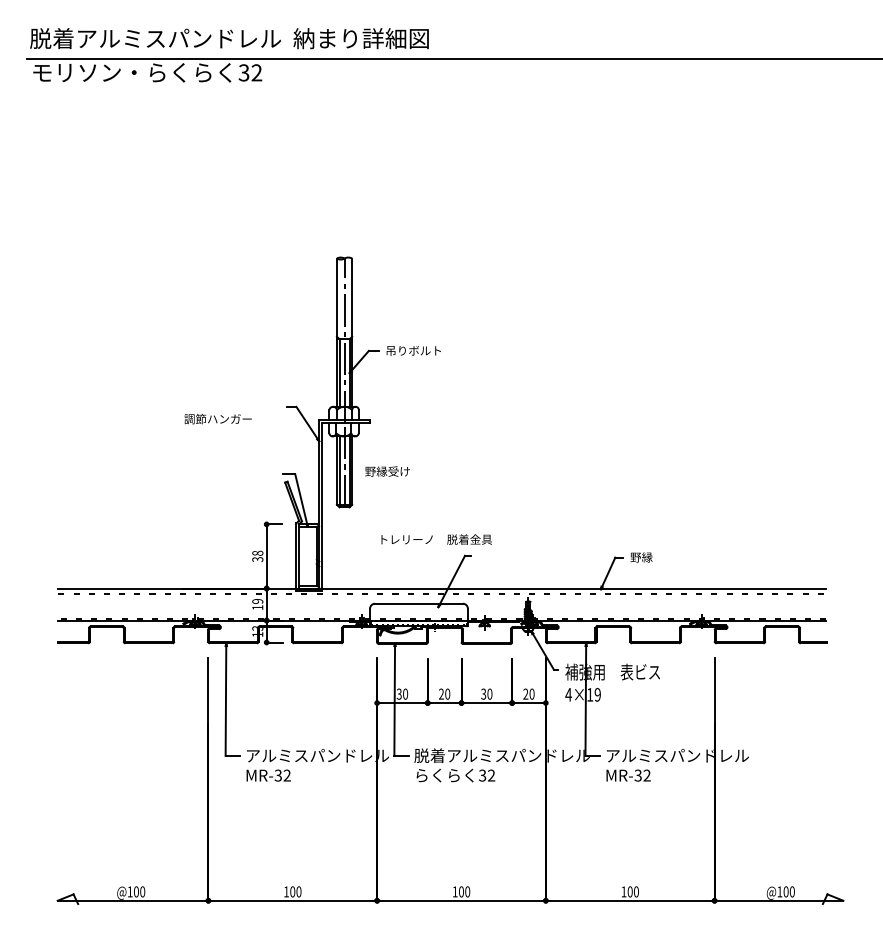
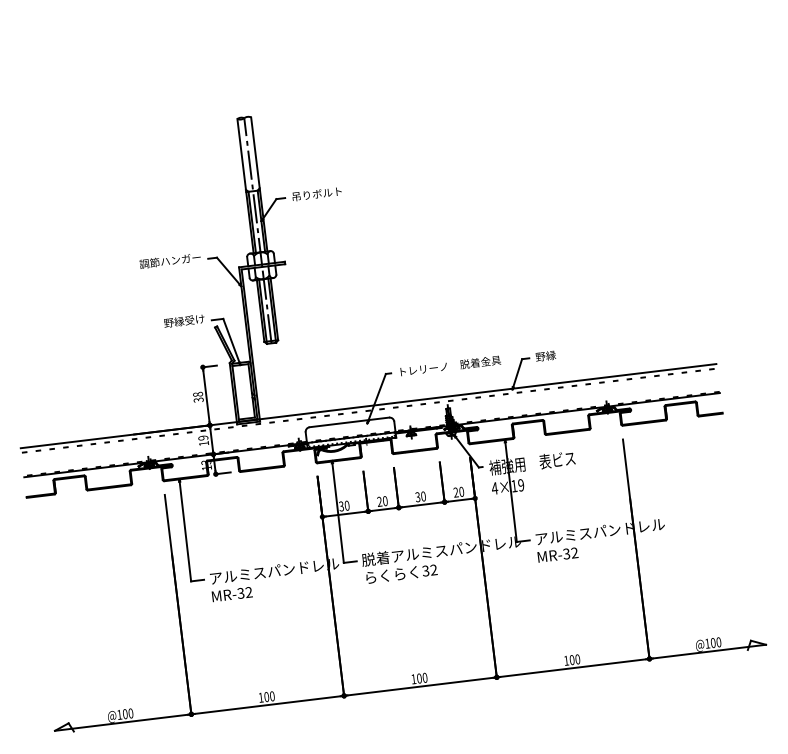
text: (217, 419) -> (169, 261), moved
text: (387, 471) -> (184, 321), moved
text: (436, 539) -> (450, 365), moved

